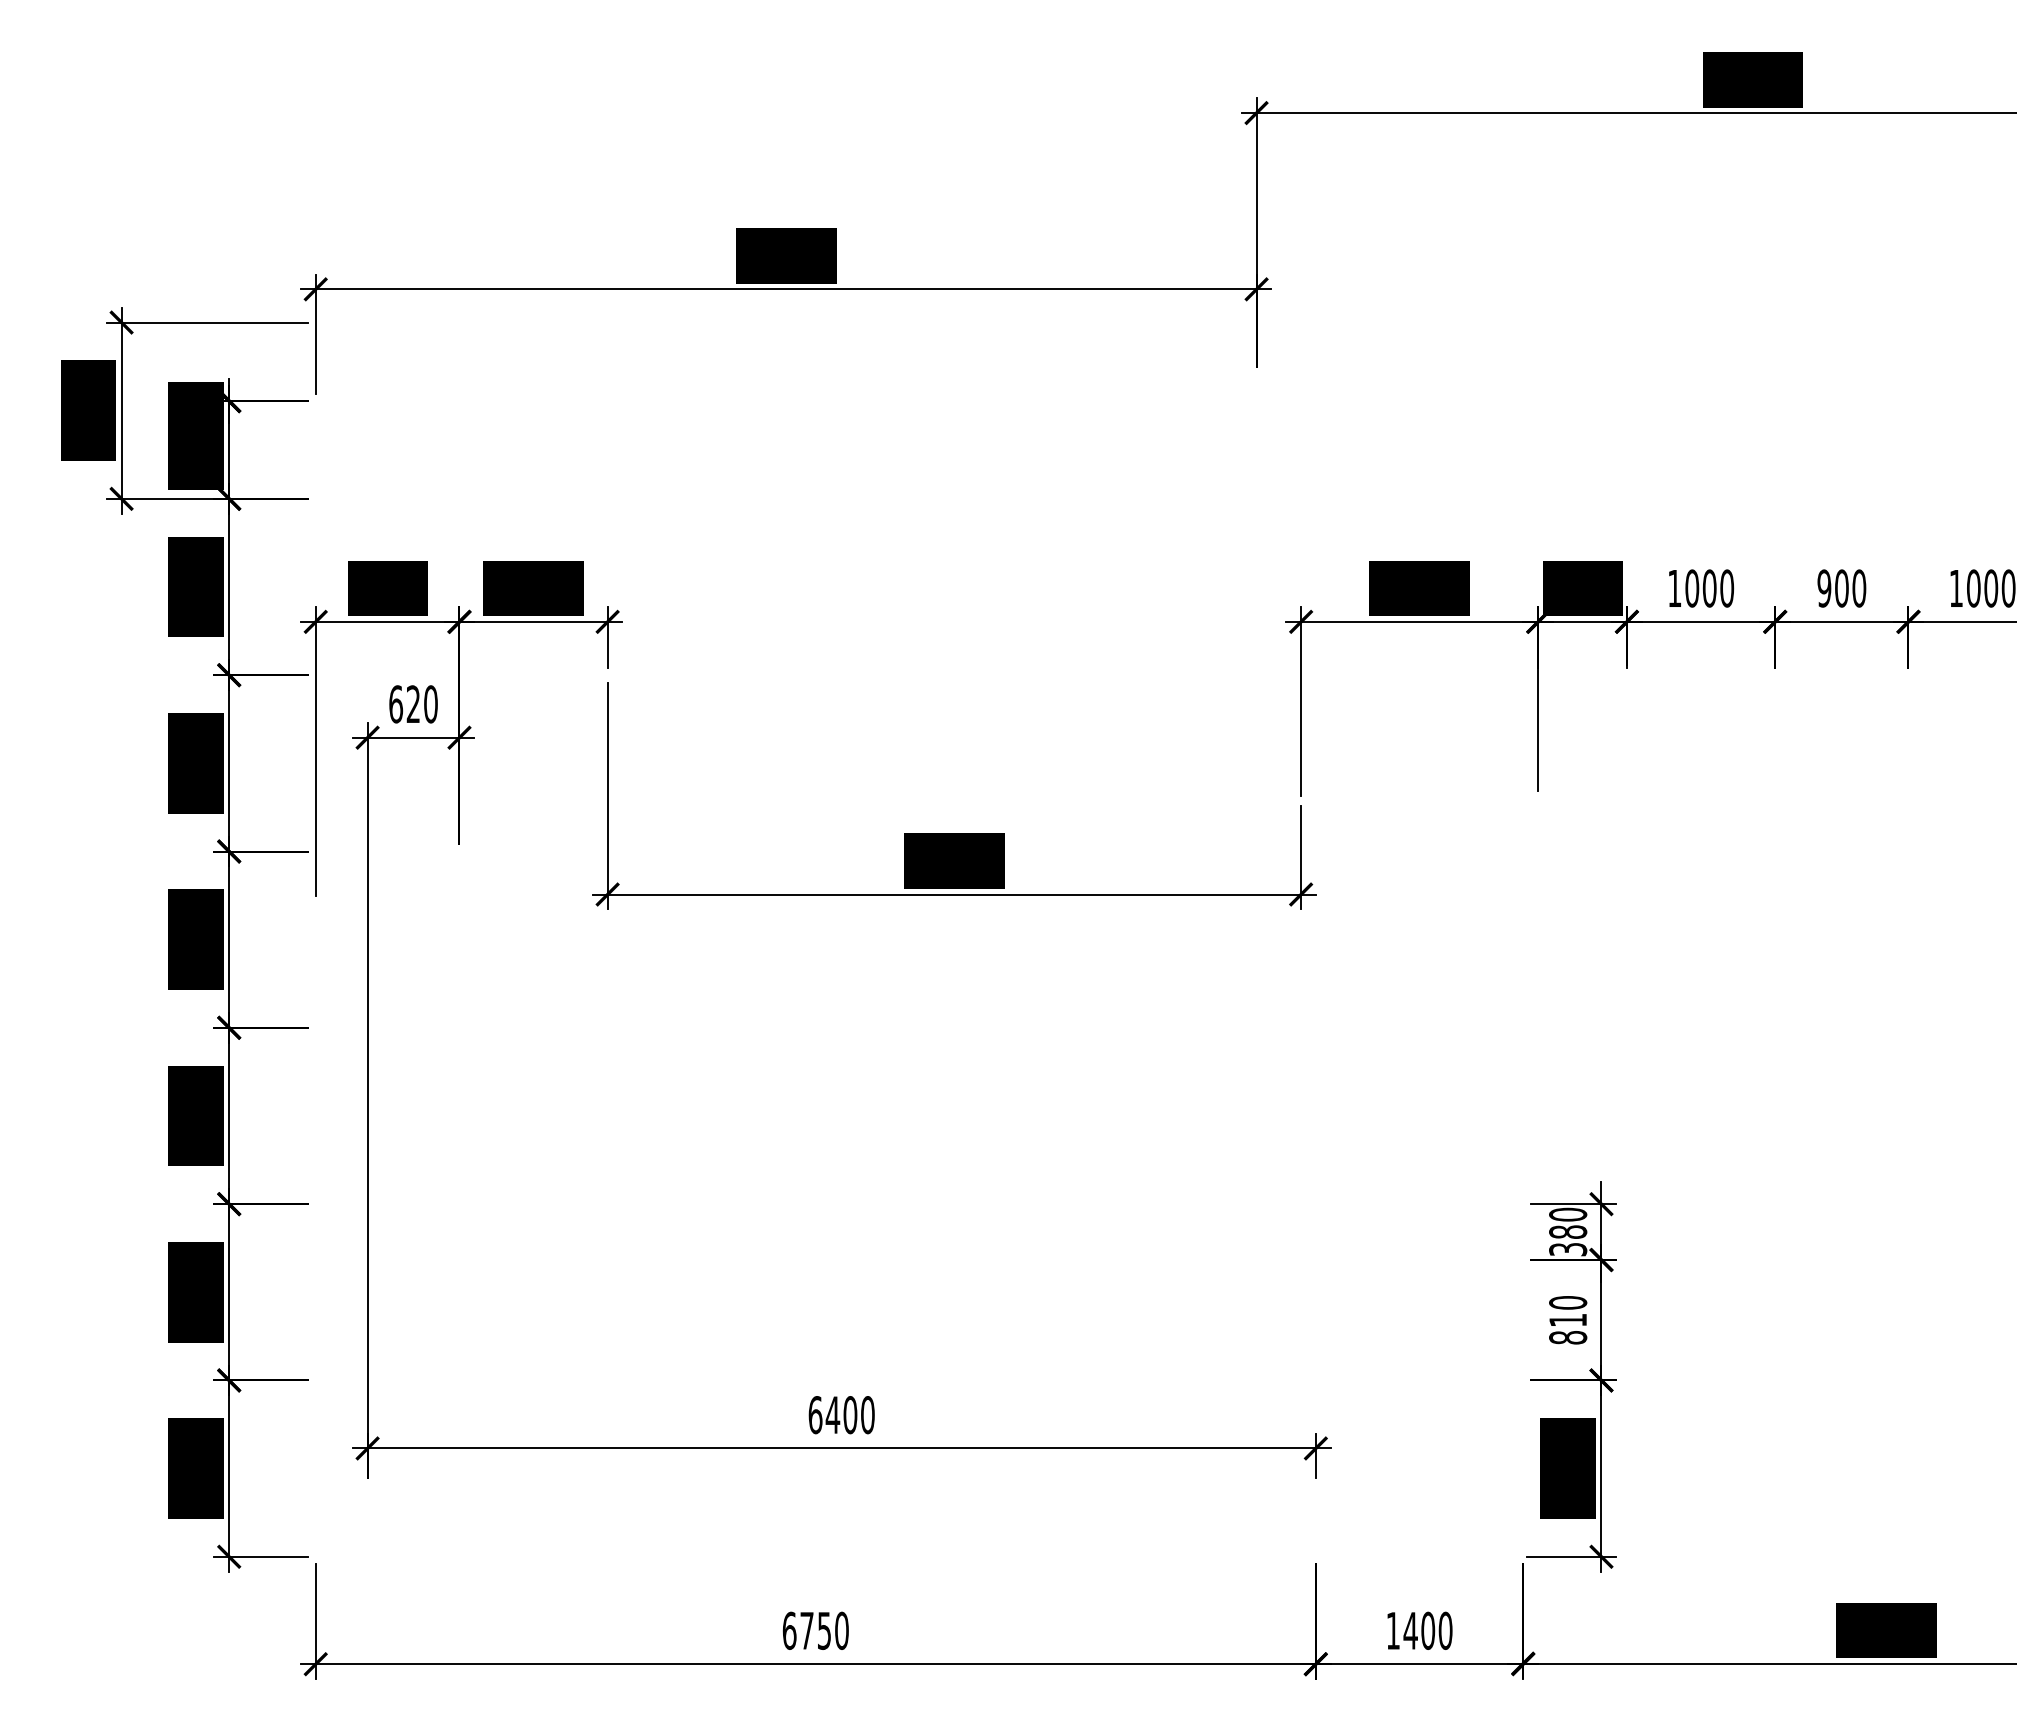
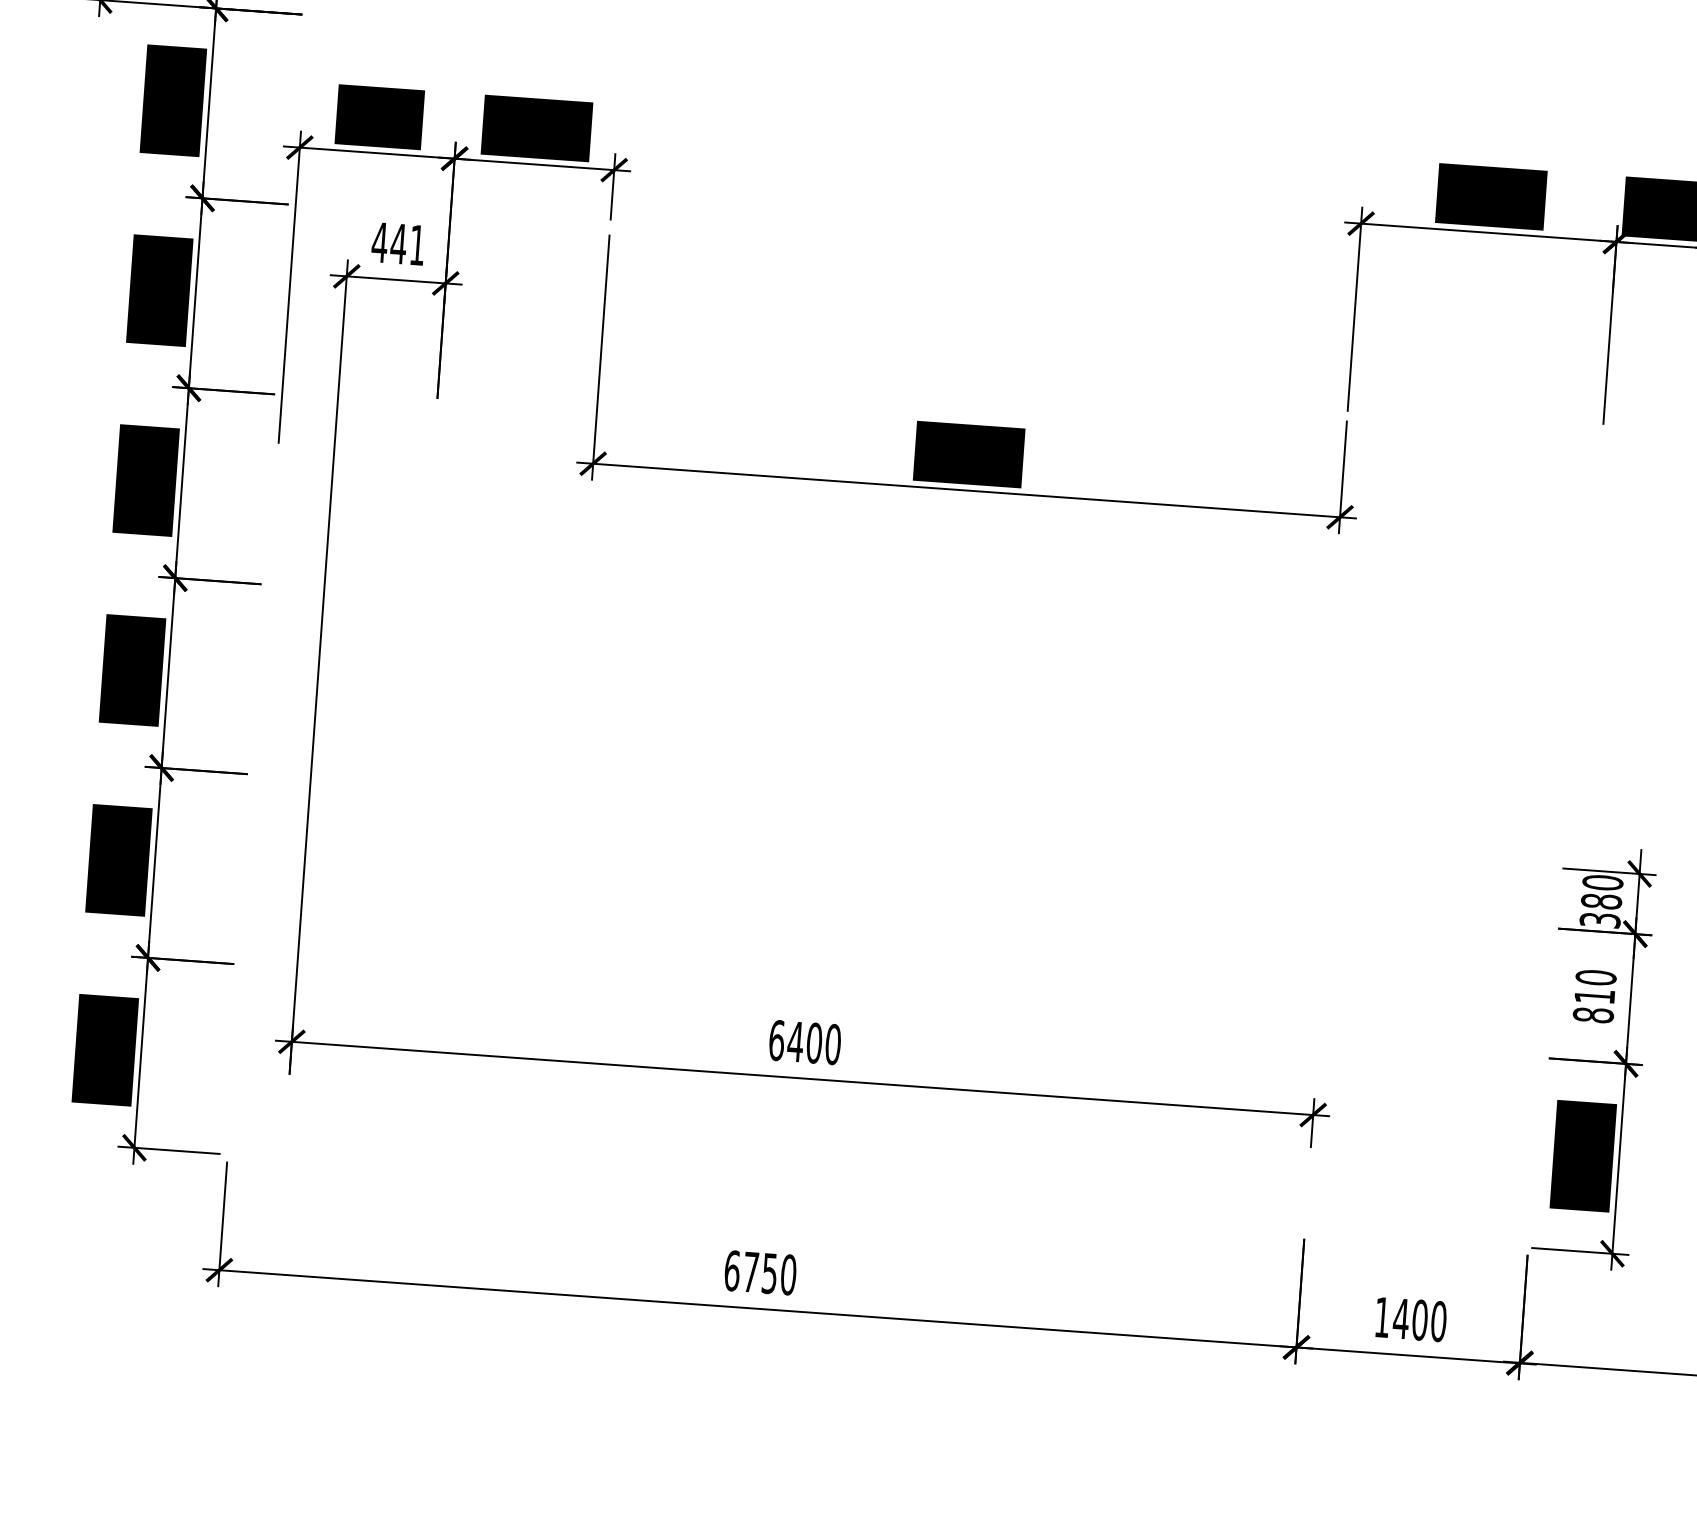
text: (412, 704) -> (397, 244), 620 -> 441

